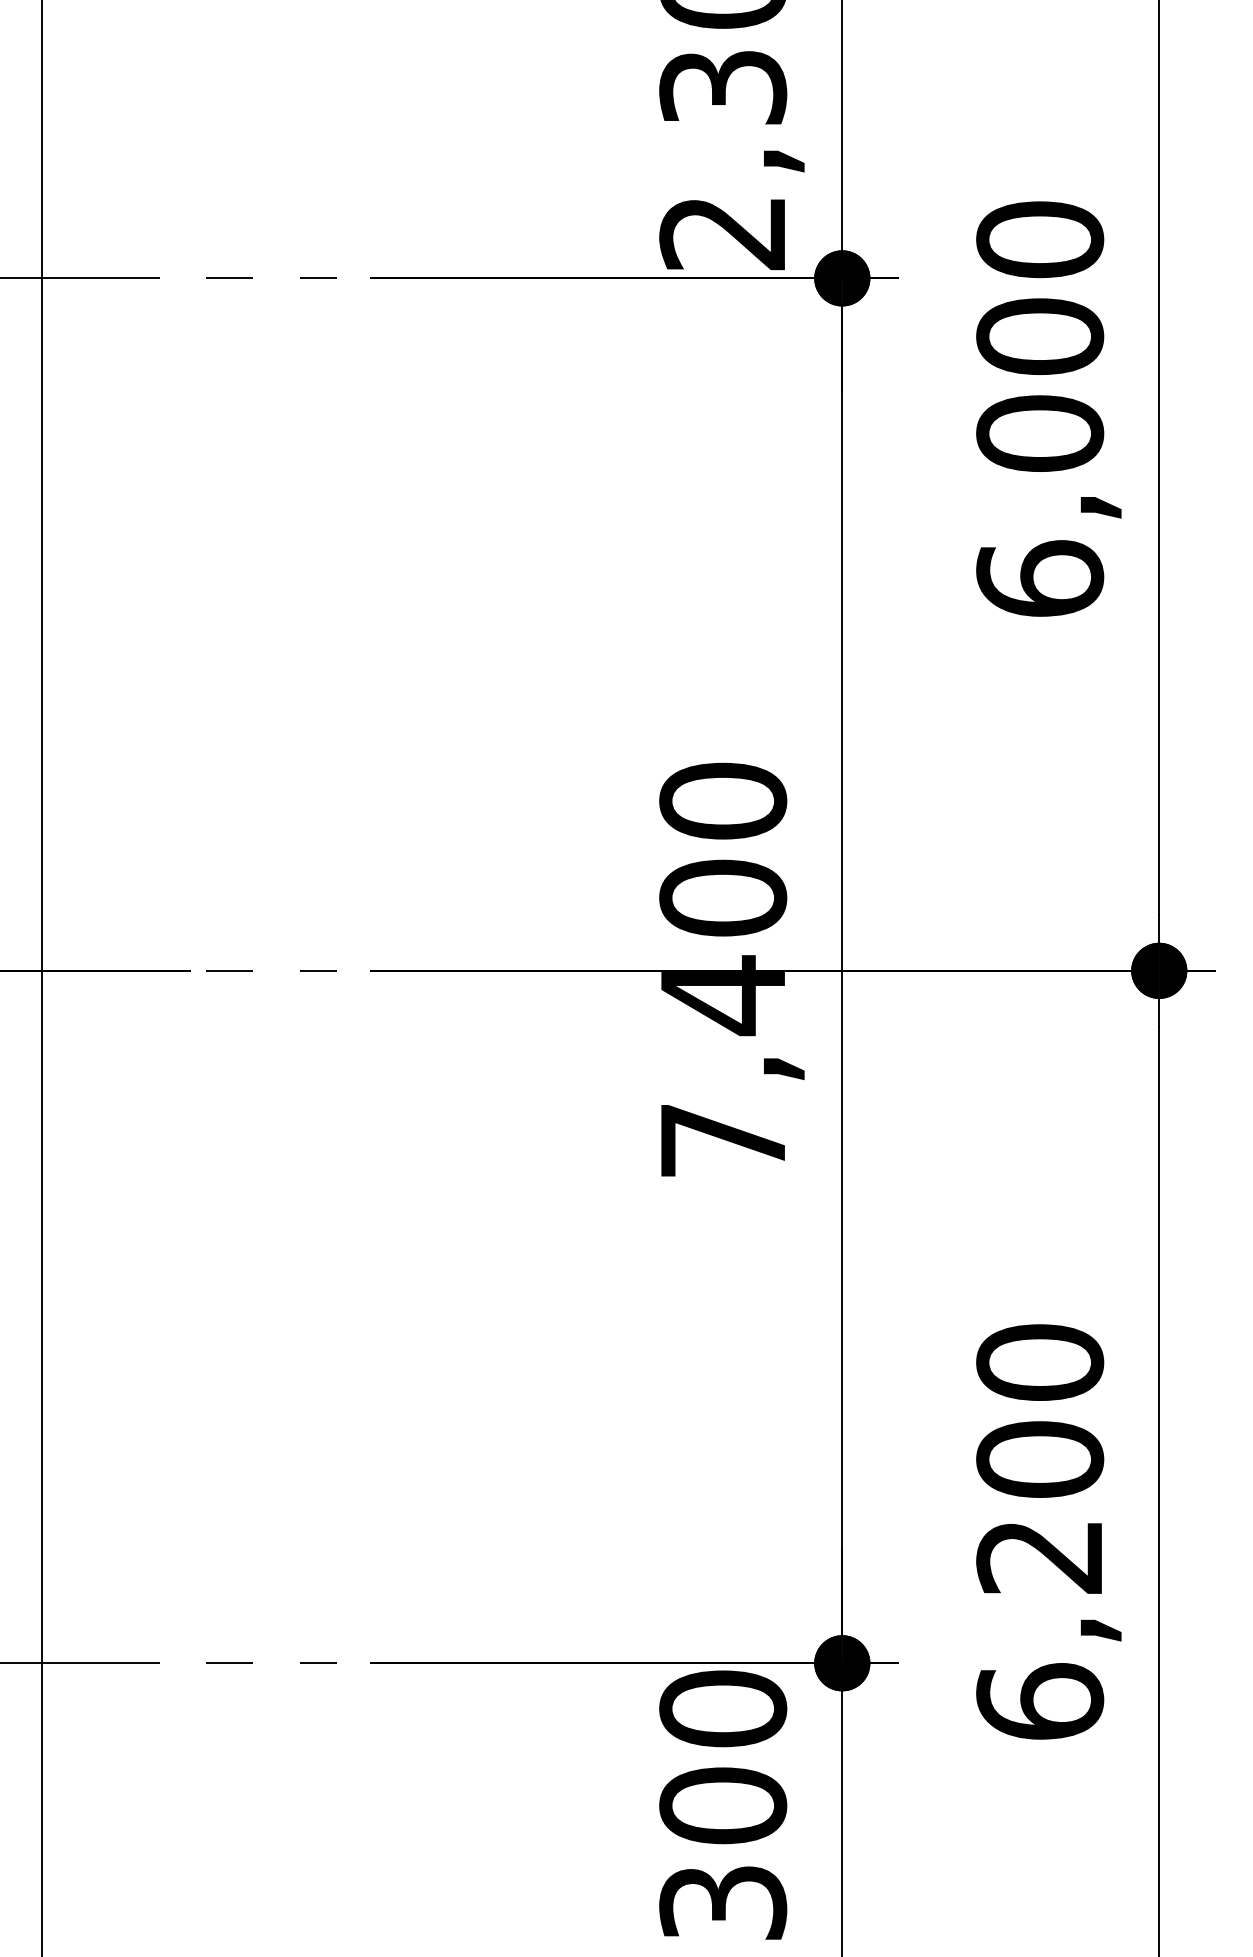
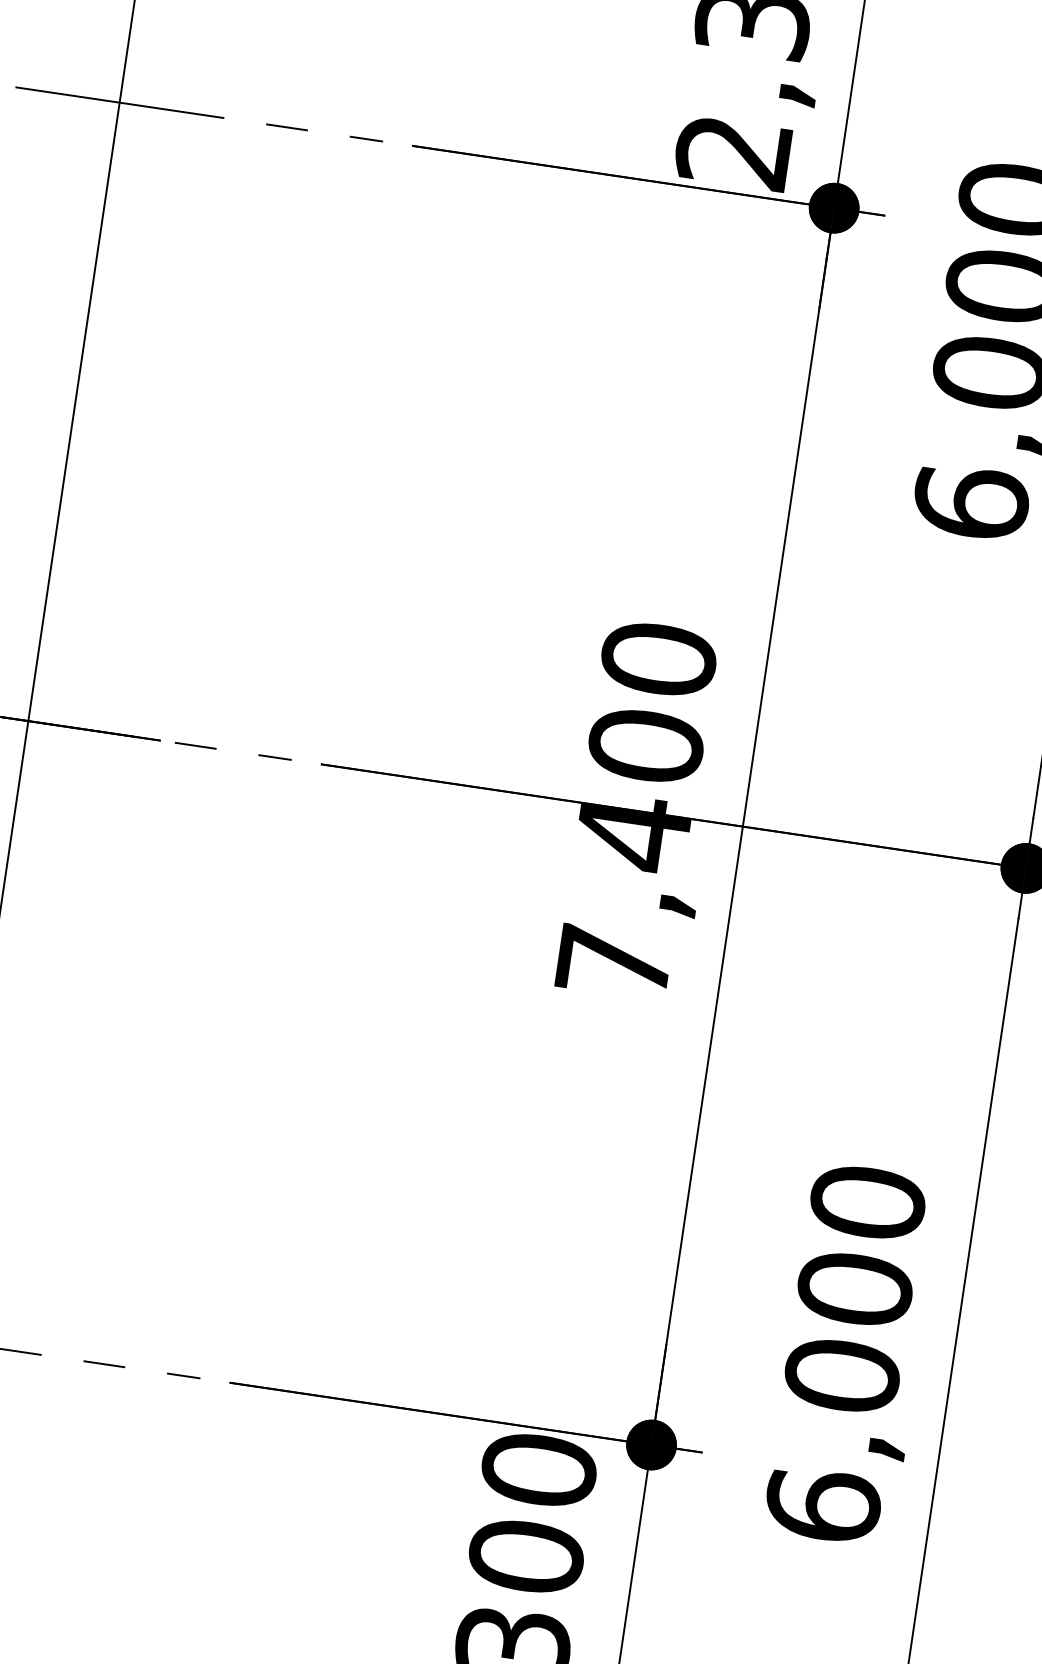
text: (1040, 1556) -> (842, 1375), 6,200 -> 6,000

